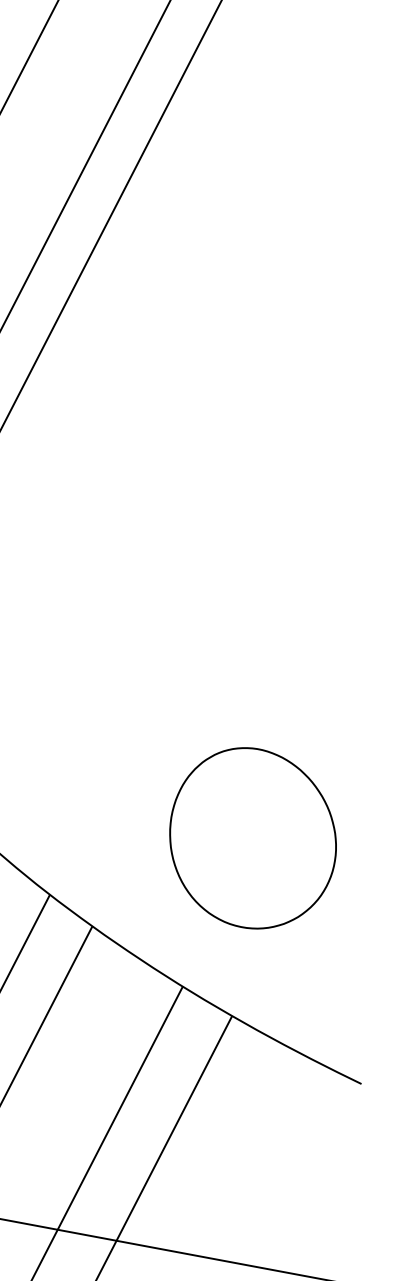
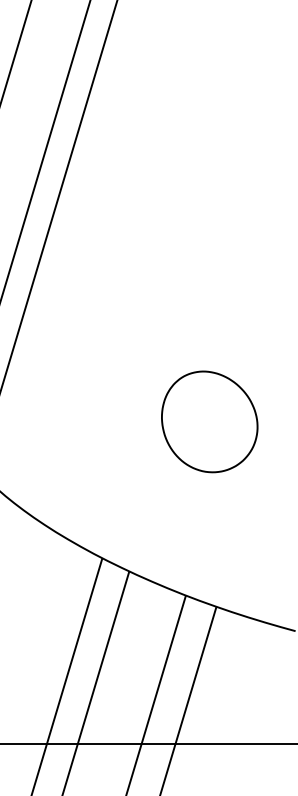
part: (252, 837) -> (209, 421), moved

